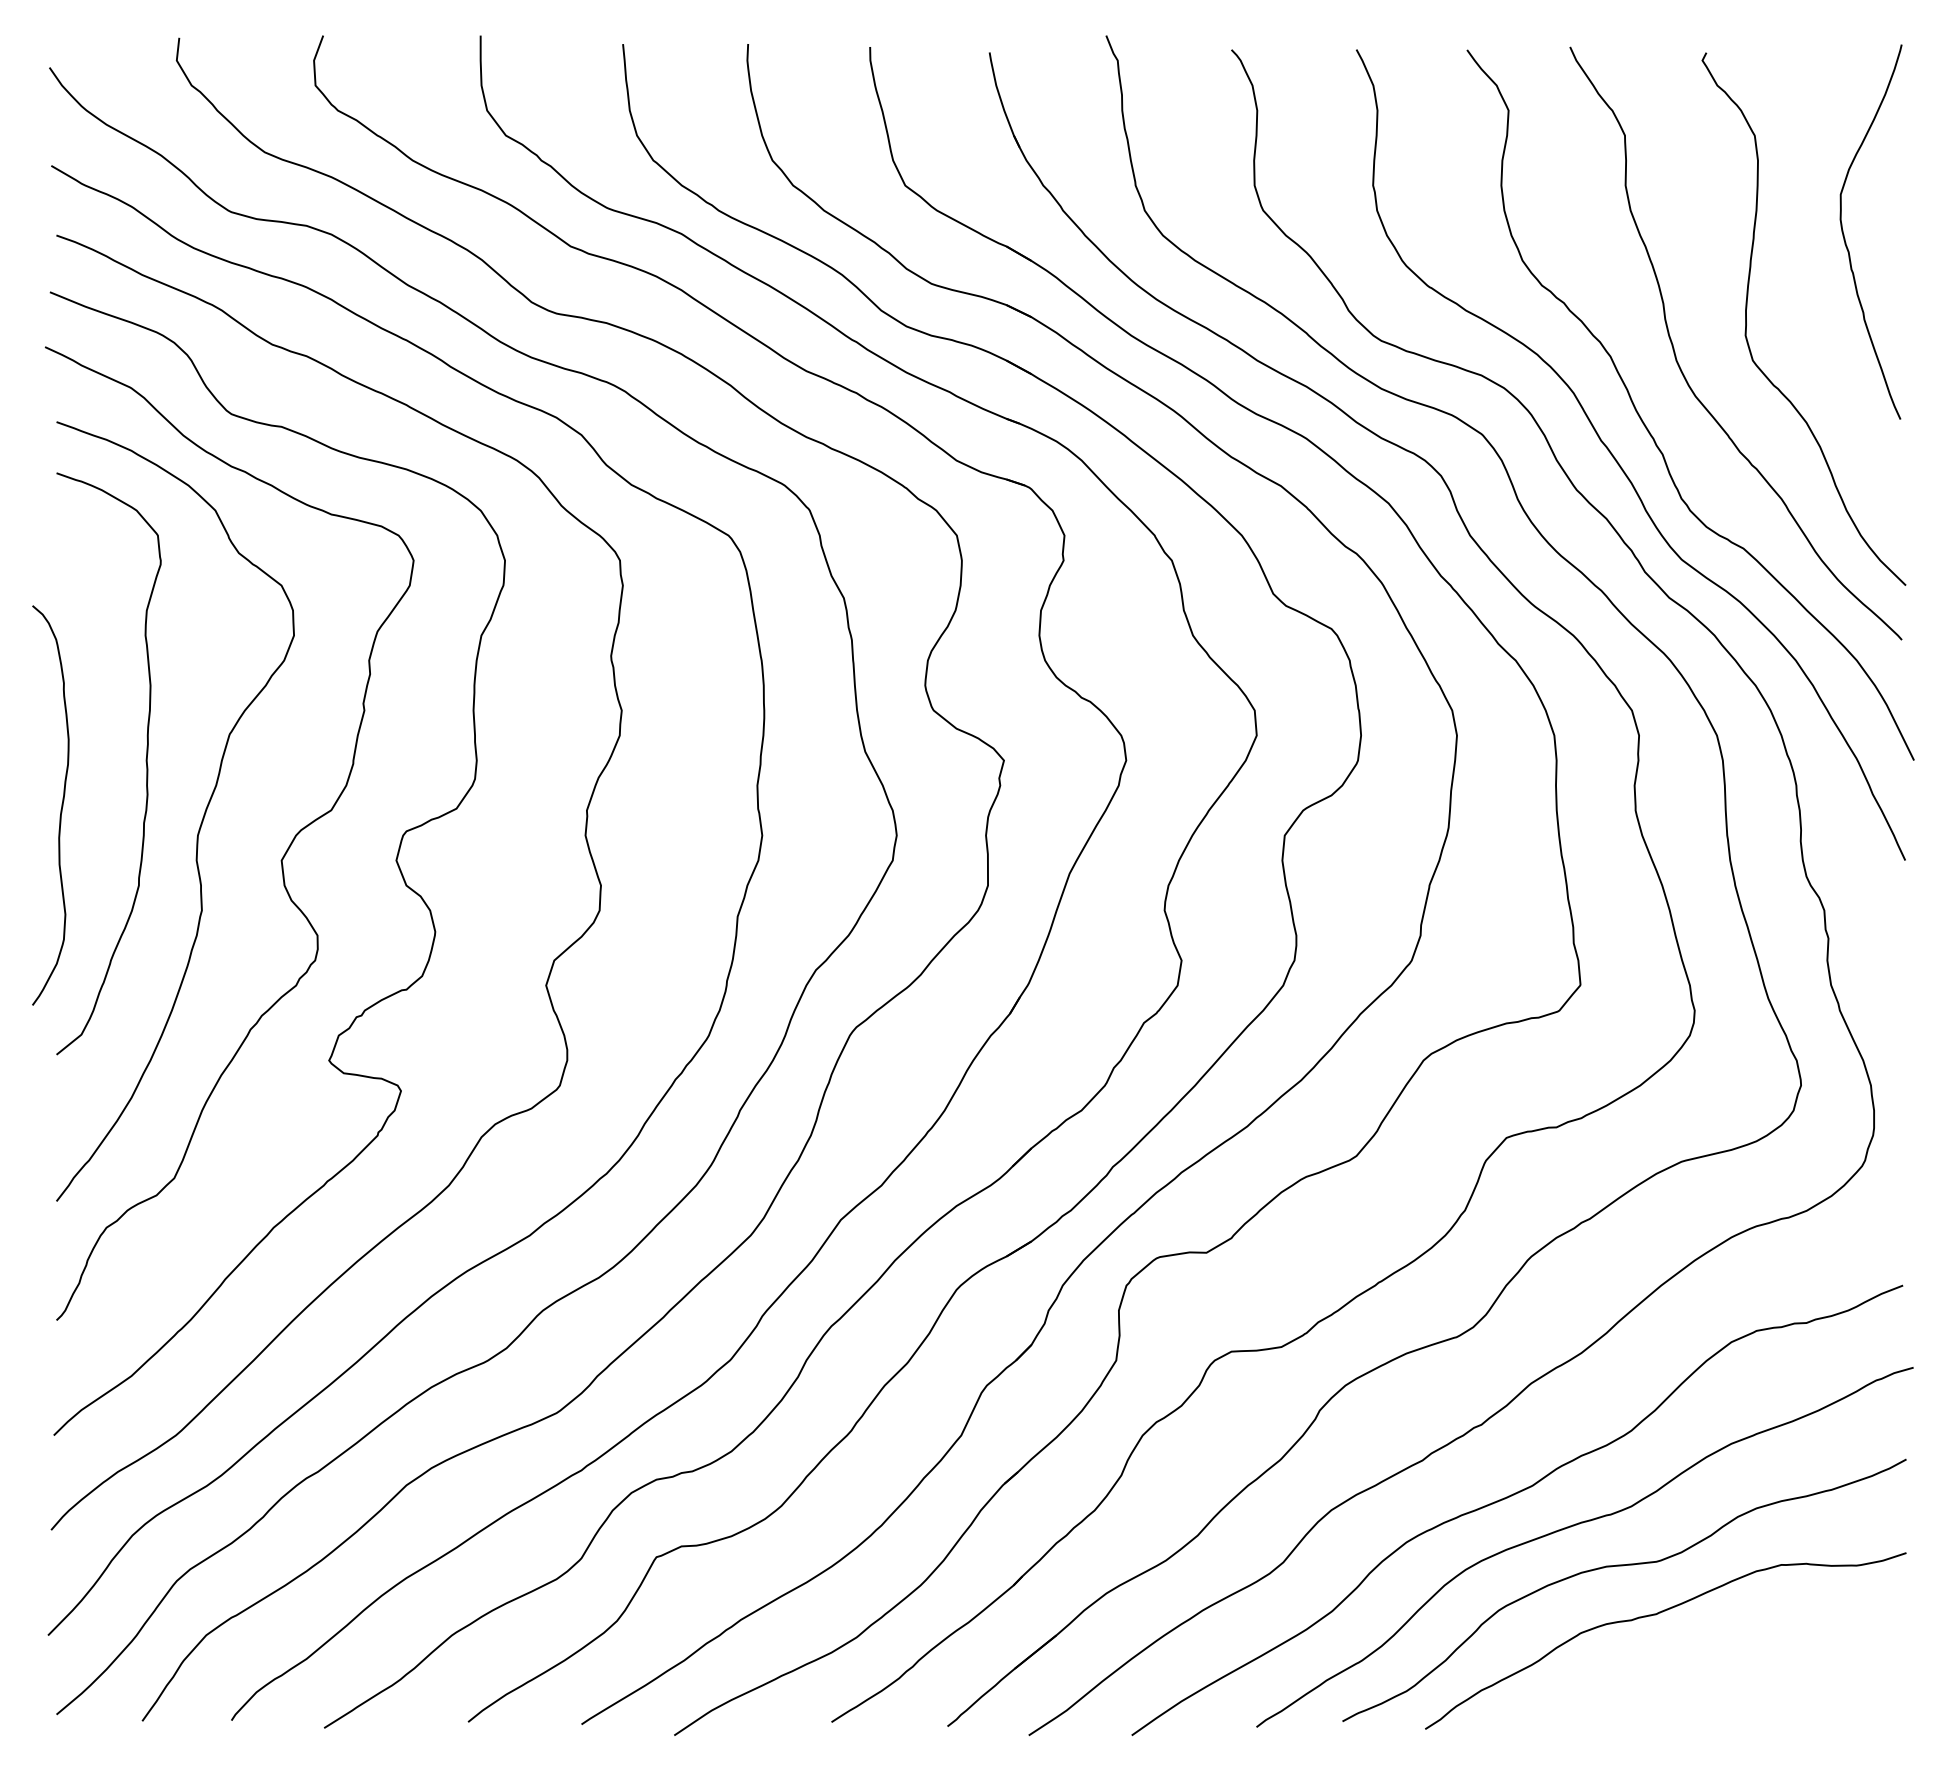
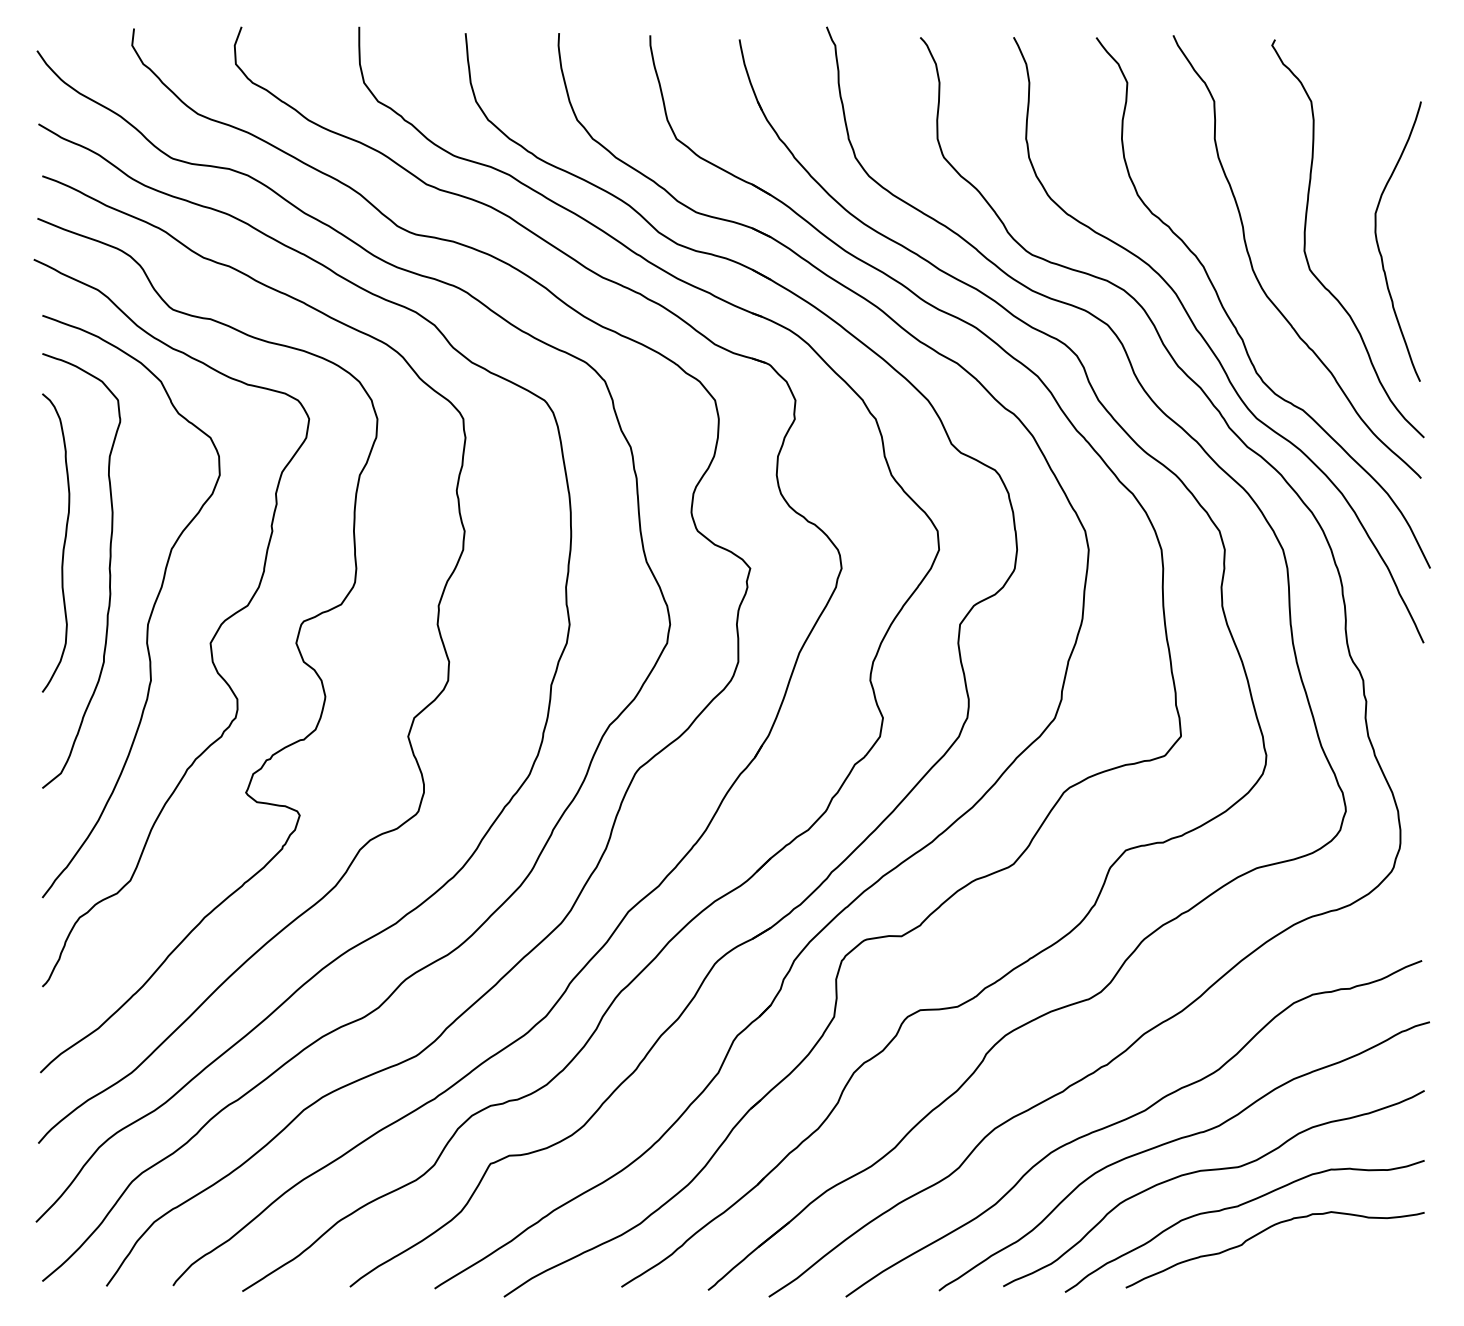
curve: (1845, 238) -> (1379, 246), moved
curve: (60, 809) -> (63, 546), moved
curve: (1692, 1647) -> (1264, 1231), added

